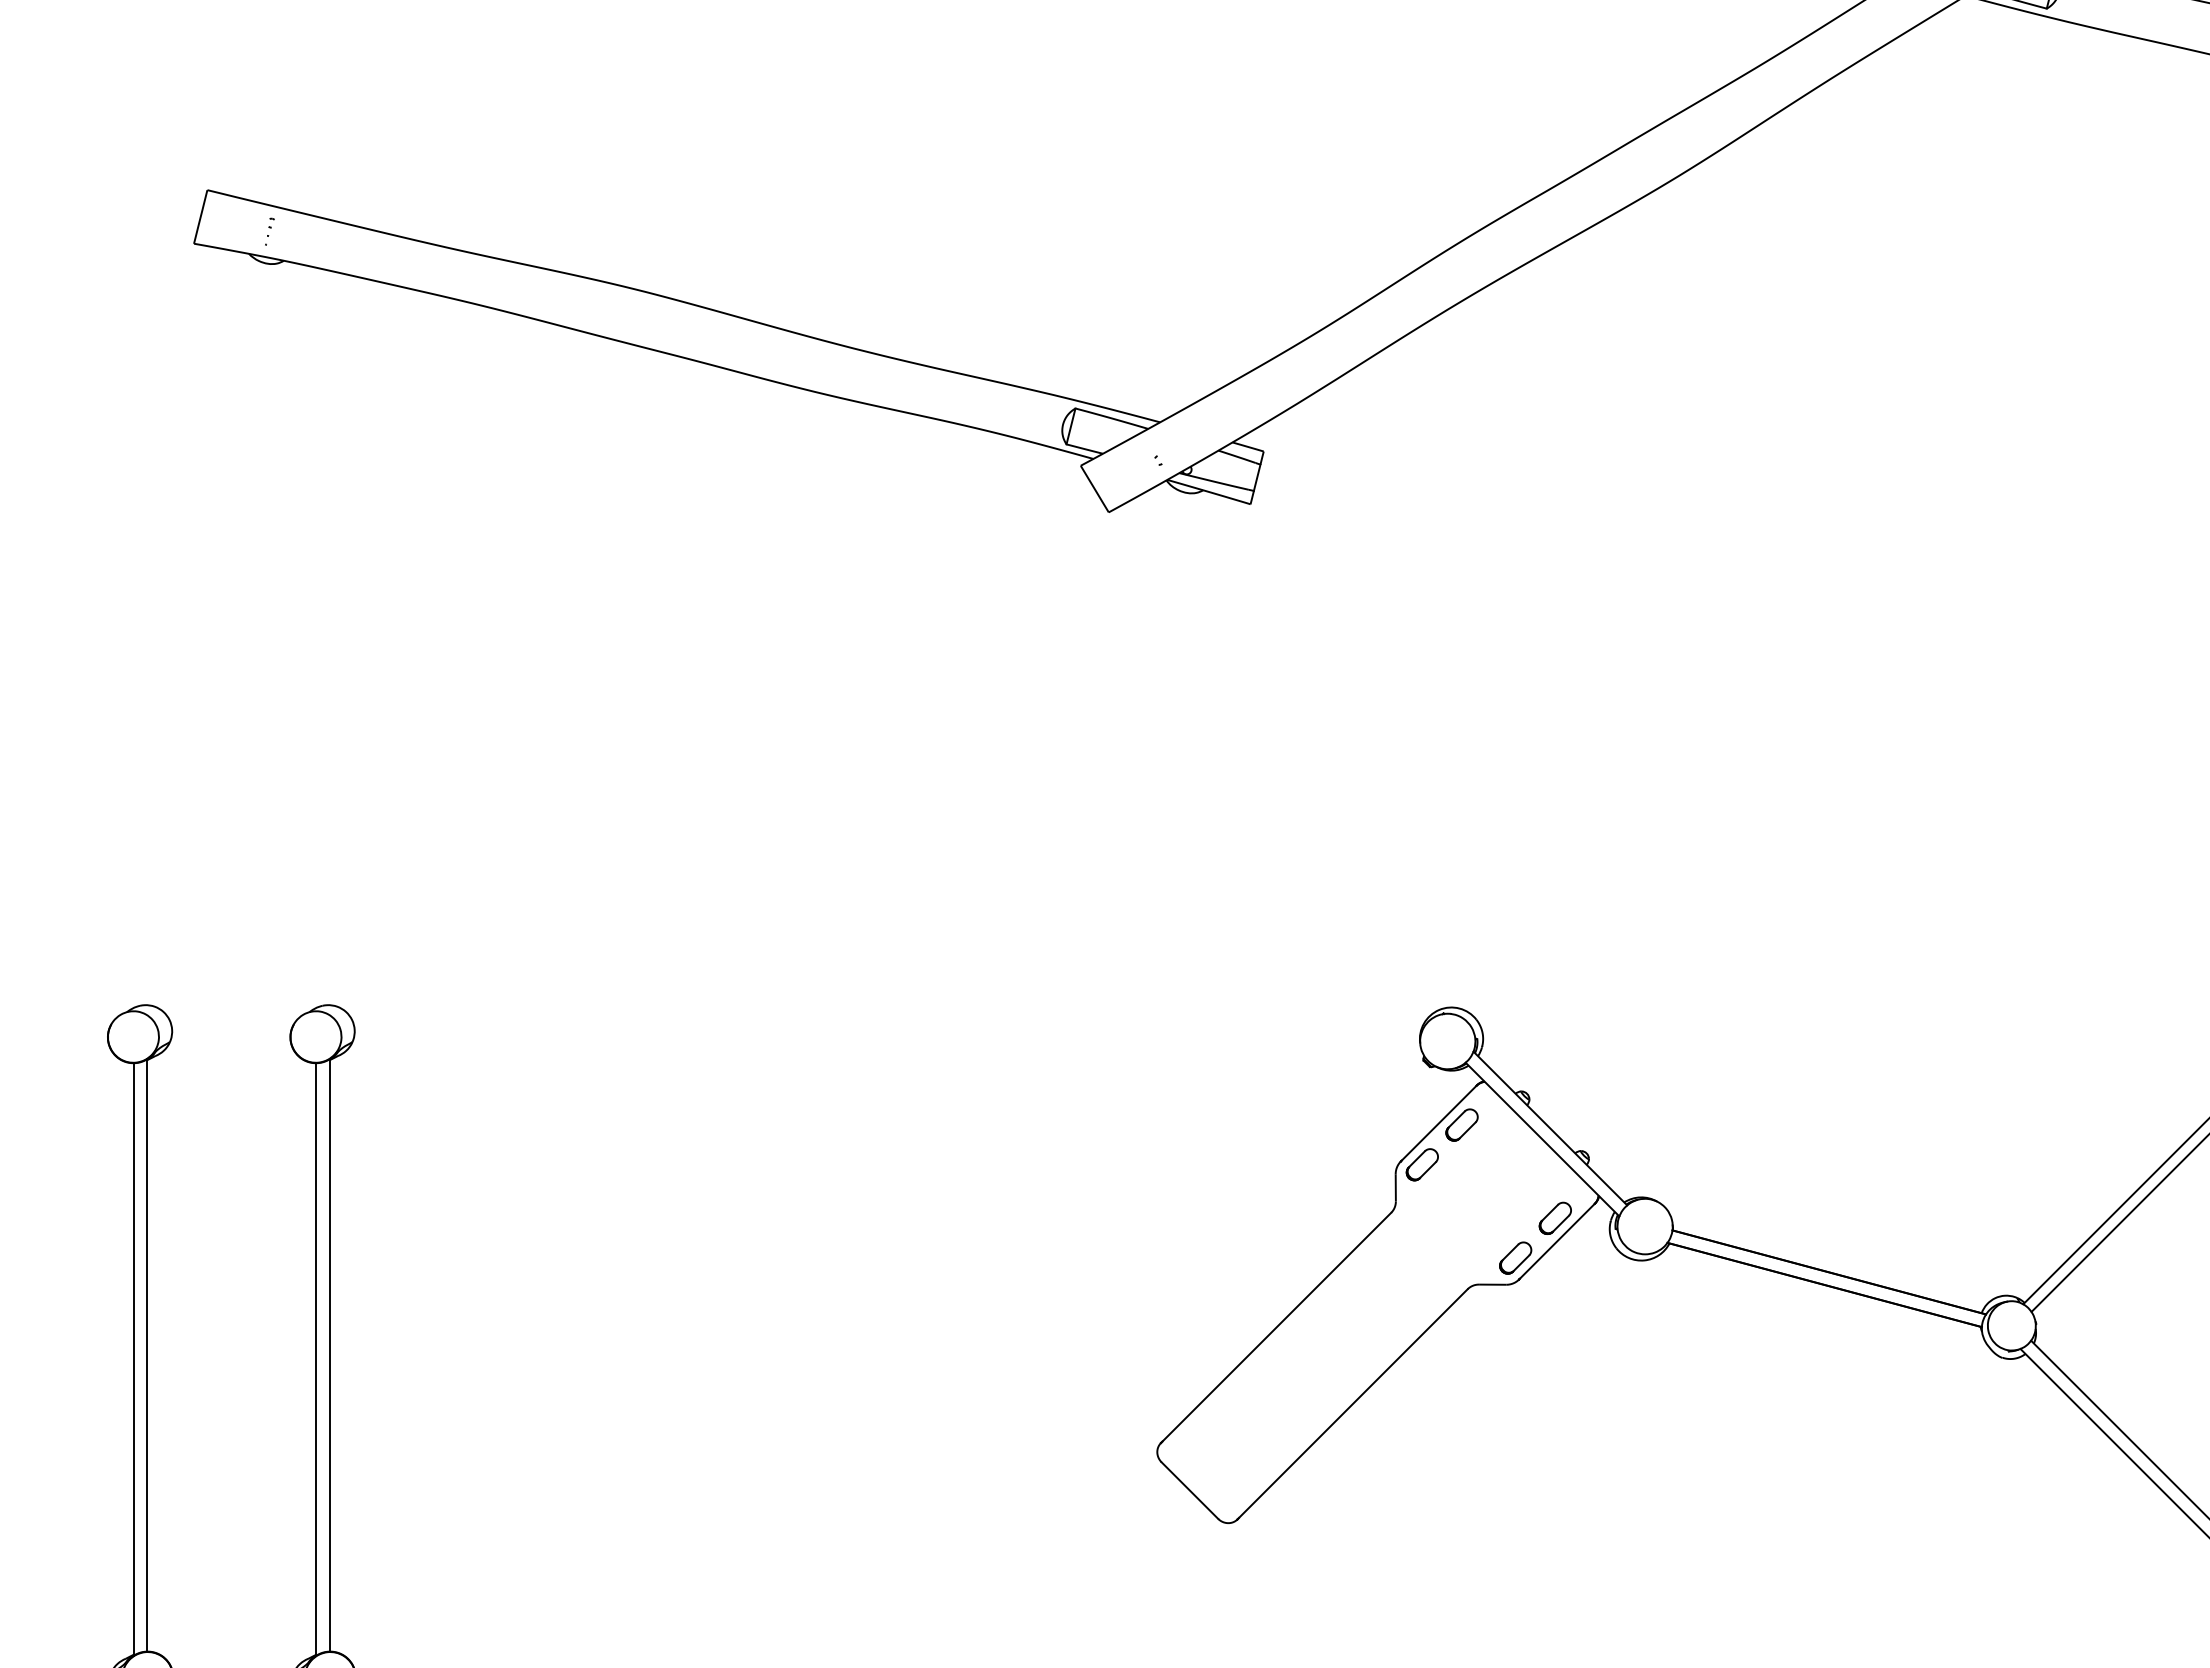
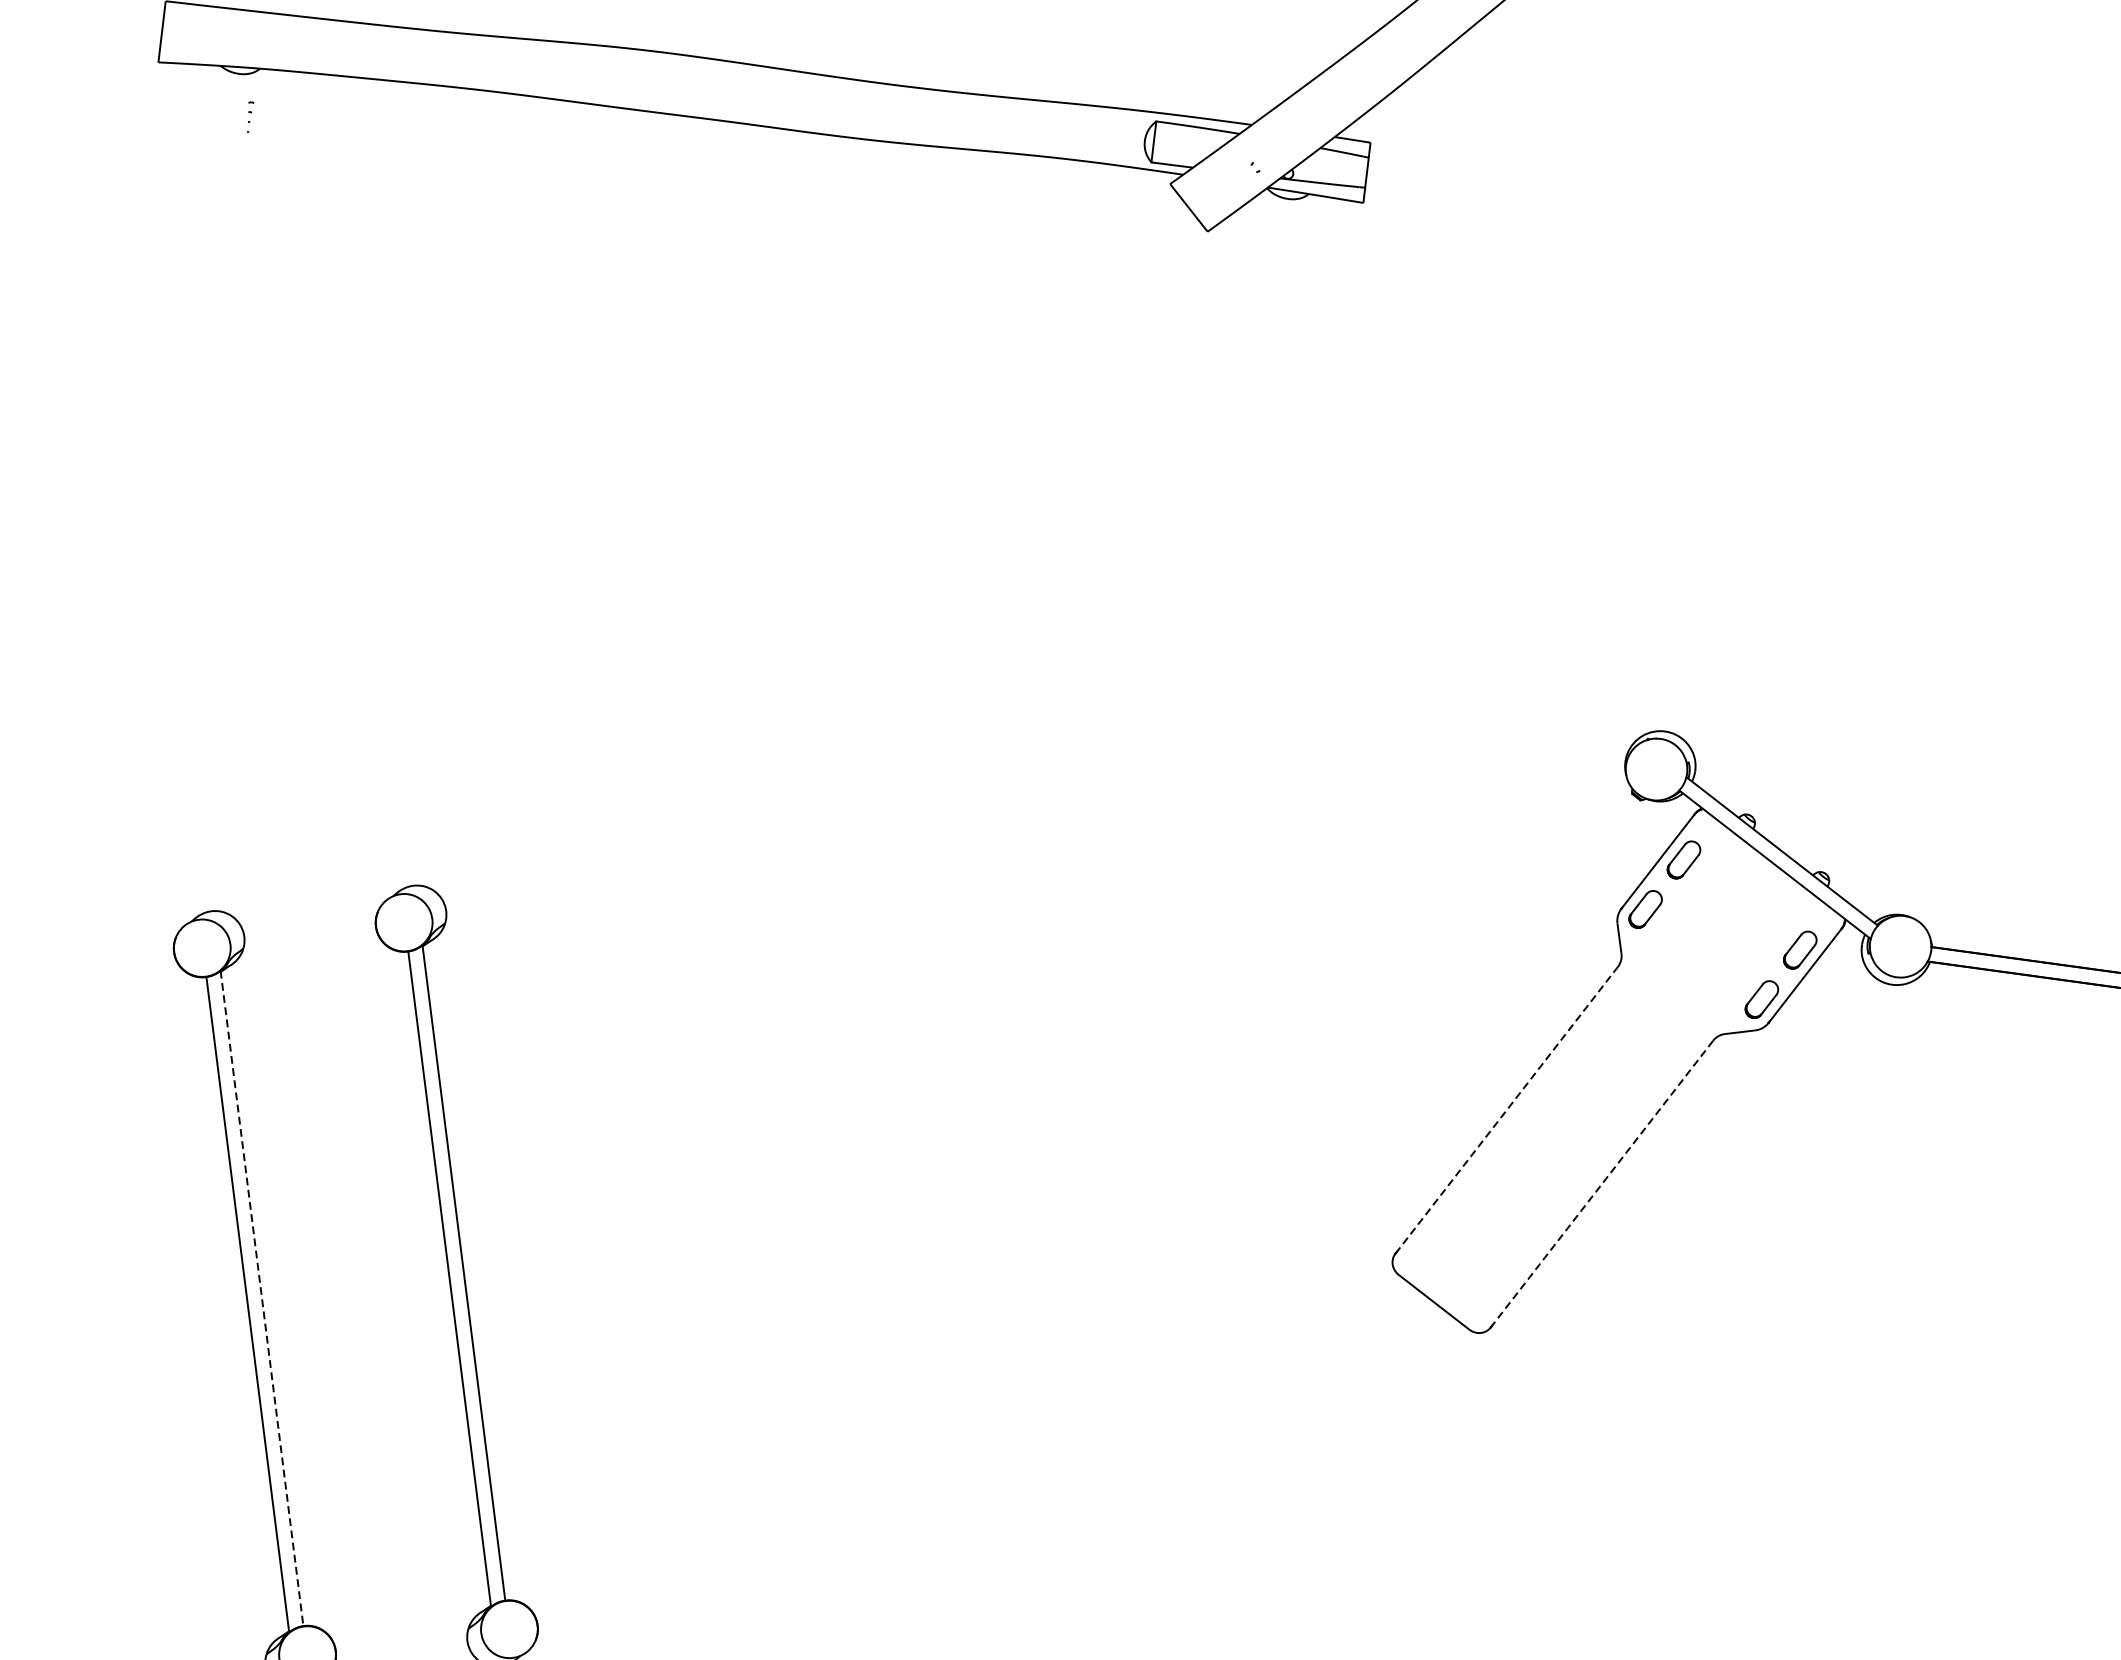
part: (269, 231) -> (250, 116), moved
line: (1276, 1327) -> (1507, 1109), solid -> dashed
line: (147, 1355) -> (262, 1298), solid -> dashed
line: (1352, 1404) -> (1601, 1184), solid -> dashed

